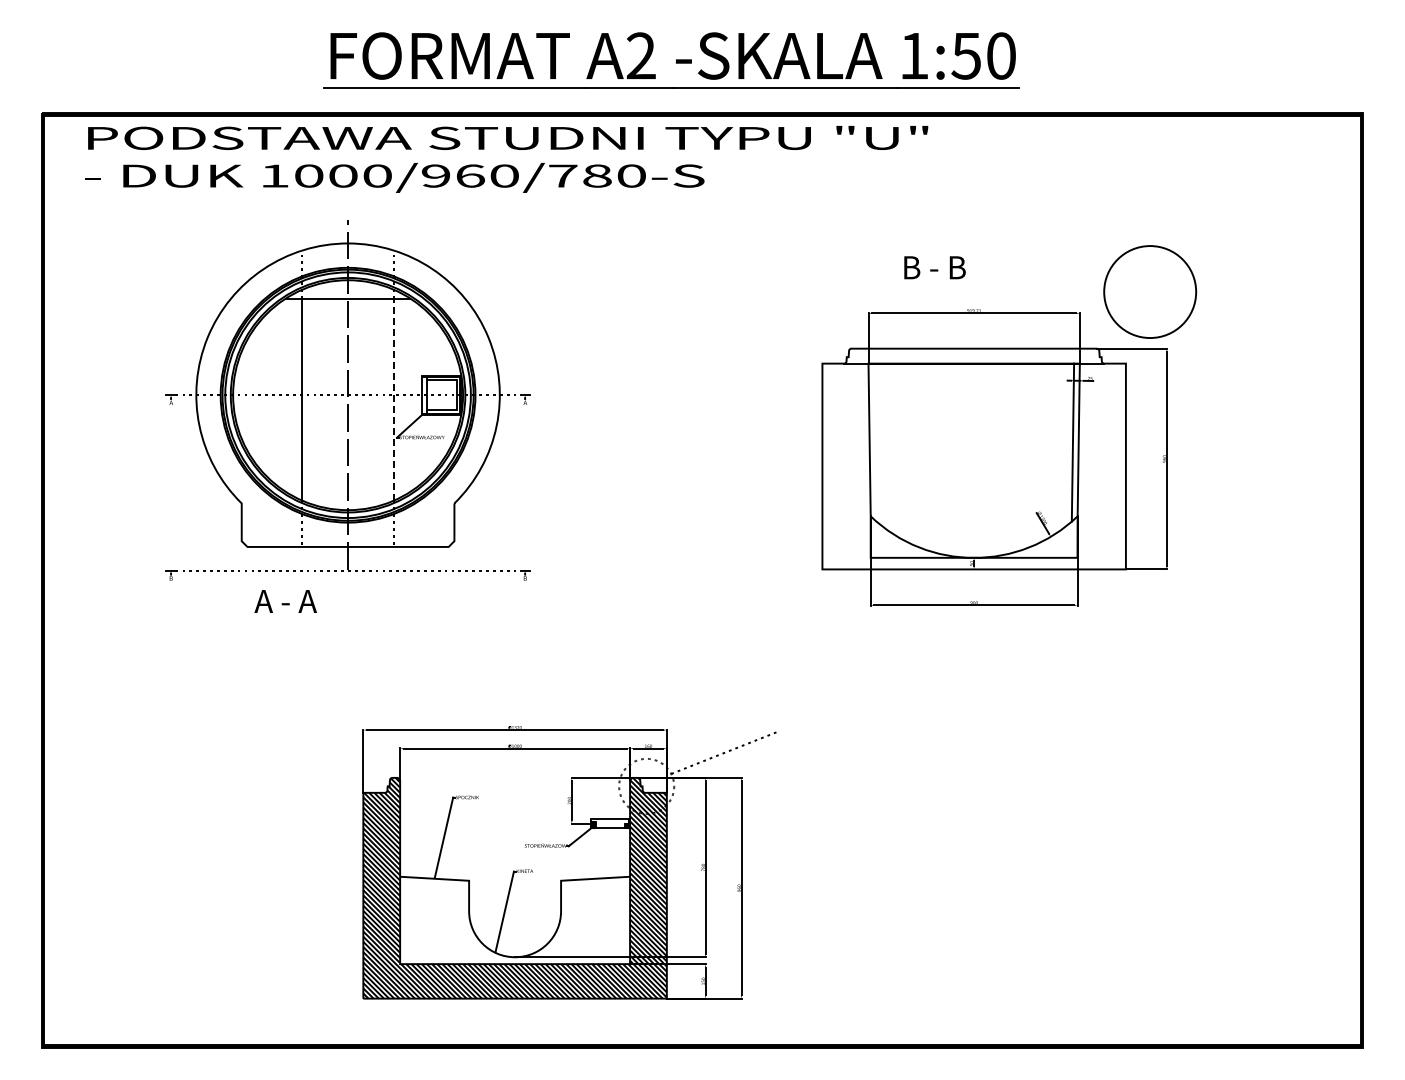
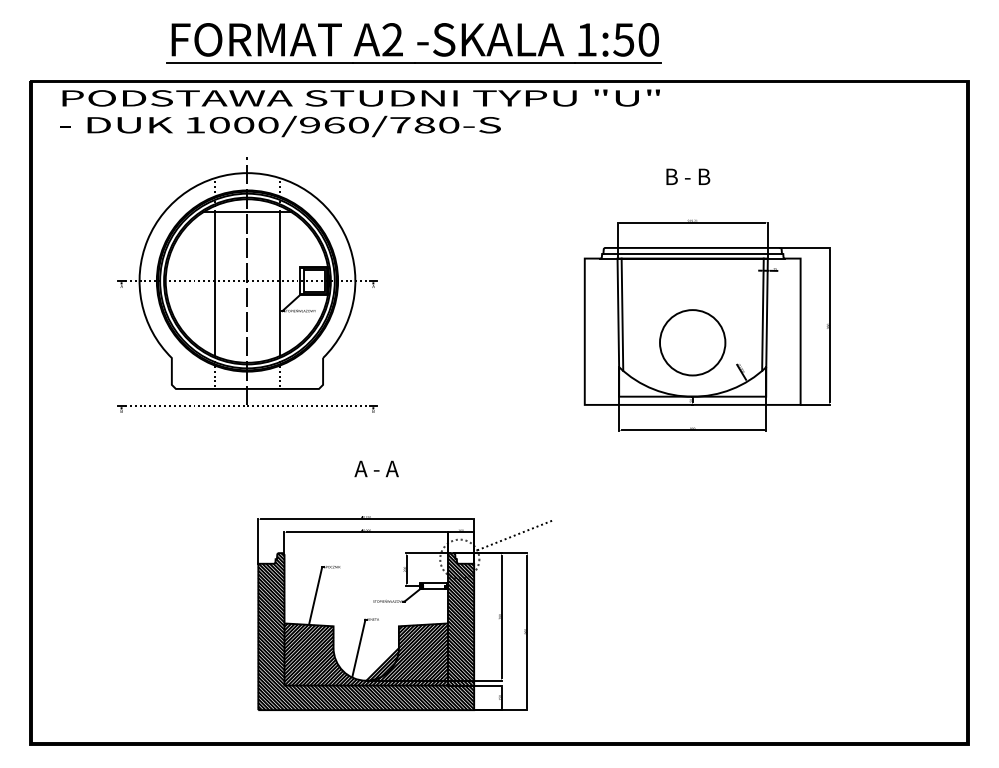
part: (671, 60) -> (414, 43), moved
text: (934, 267) -> (687, 176), moved
circle: (1150, 291) -> (692, 342), moved
line: (973, 357) -> (692, 254), added
line: (394, 399) -> (280, 284), dashed -> solid
line: (875, 442) -> (622, 314), added
text: (285, 601) -> (376, 468), moved
hatch: (515, 920) -> (366, 654), added

